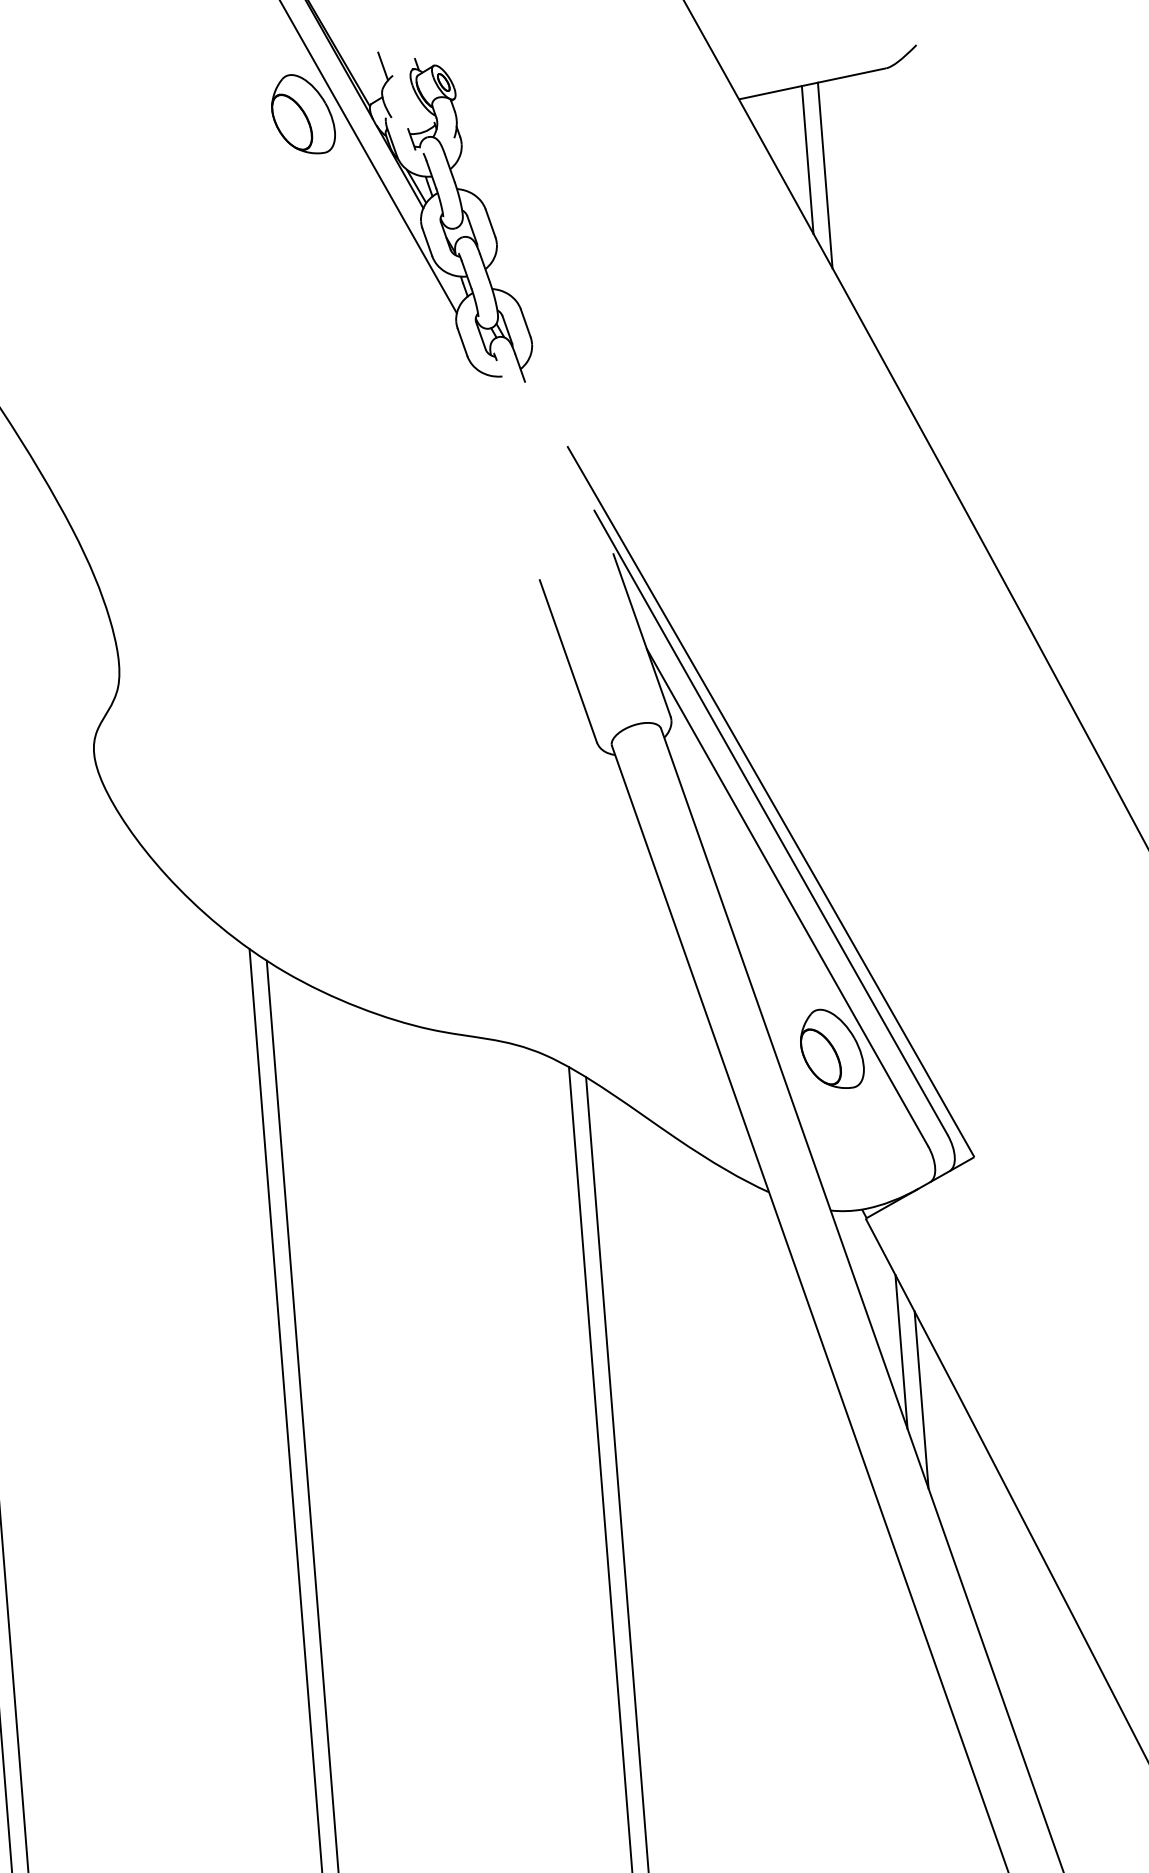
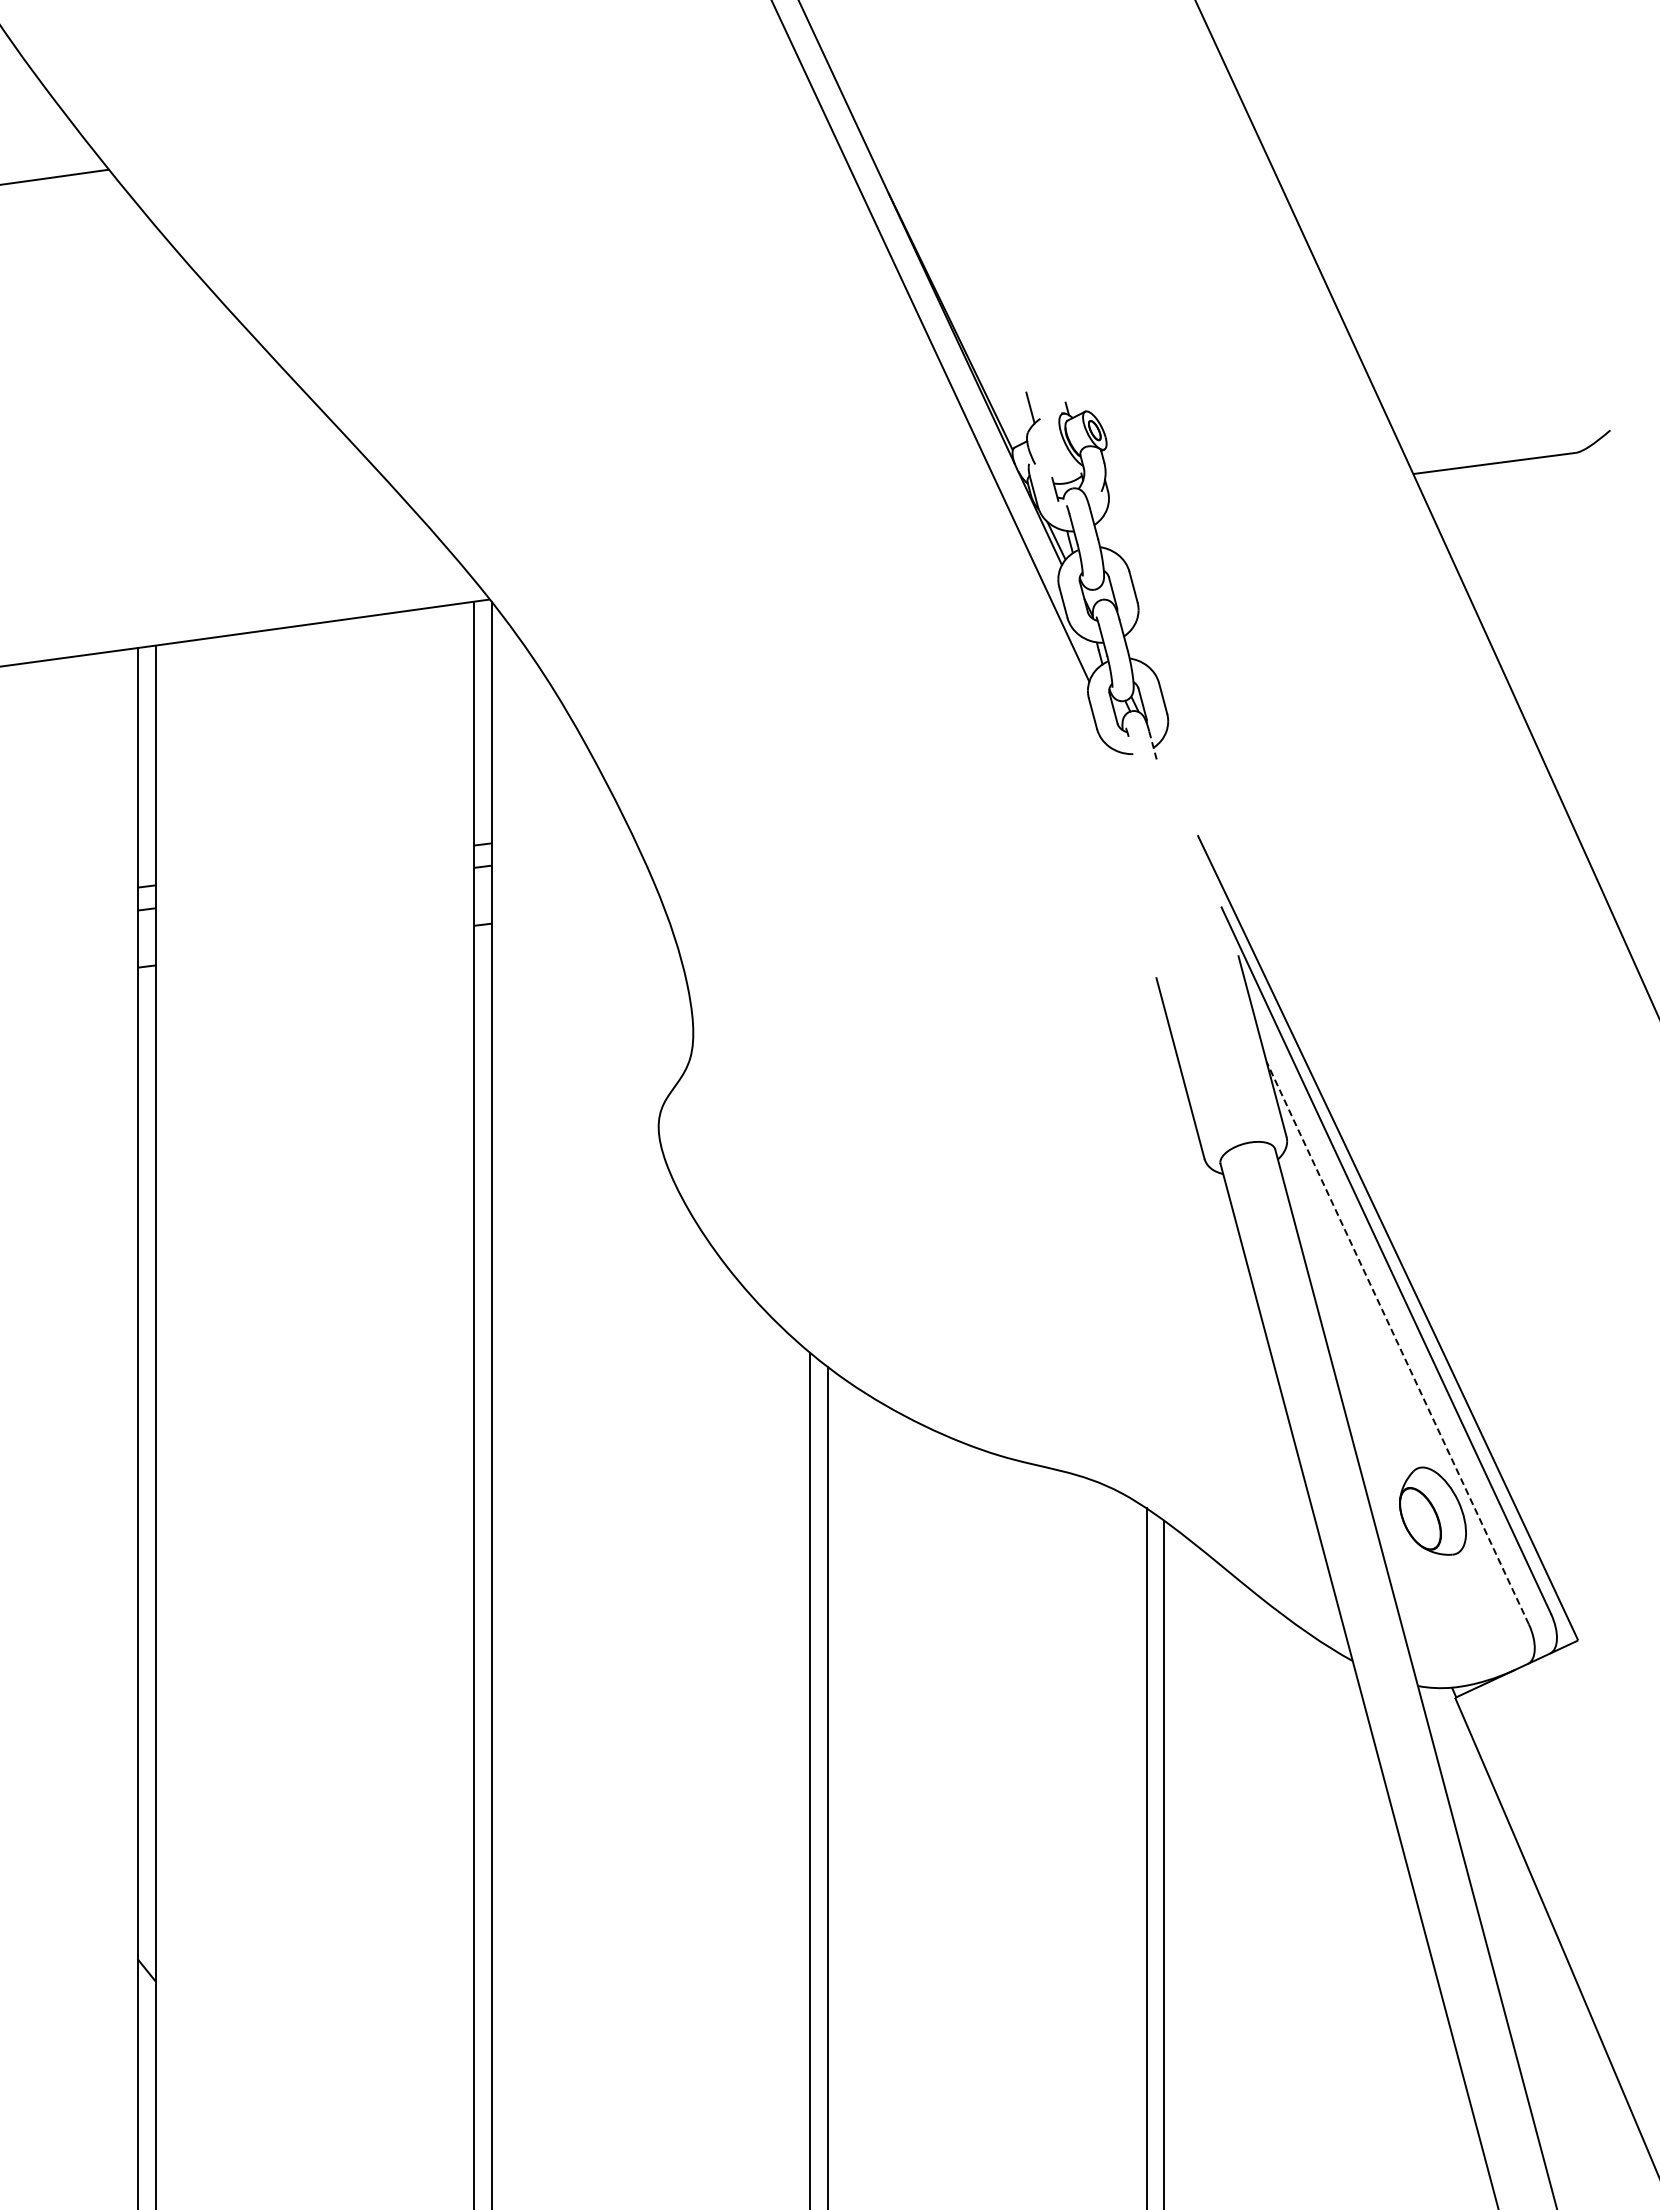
part: (302, 113) -> (939, 452), removed
line: (807, 159) -> (1482, 545), removed
line: (825, 175) -> (1500, 563), removed
line: (520, 368) -> (1153, 746), solid -> dashed
line: (787, 896) -> (1397, 1342), solid -> dashed
line: (901, 1352) -> (1482, 1845), removed
line: (921, 1399) -> (1500, 1898), removed

